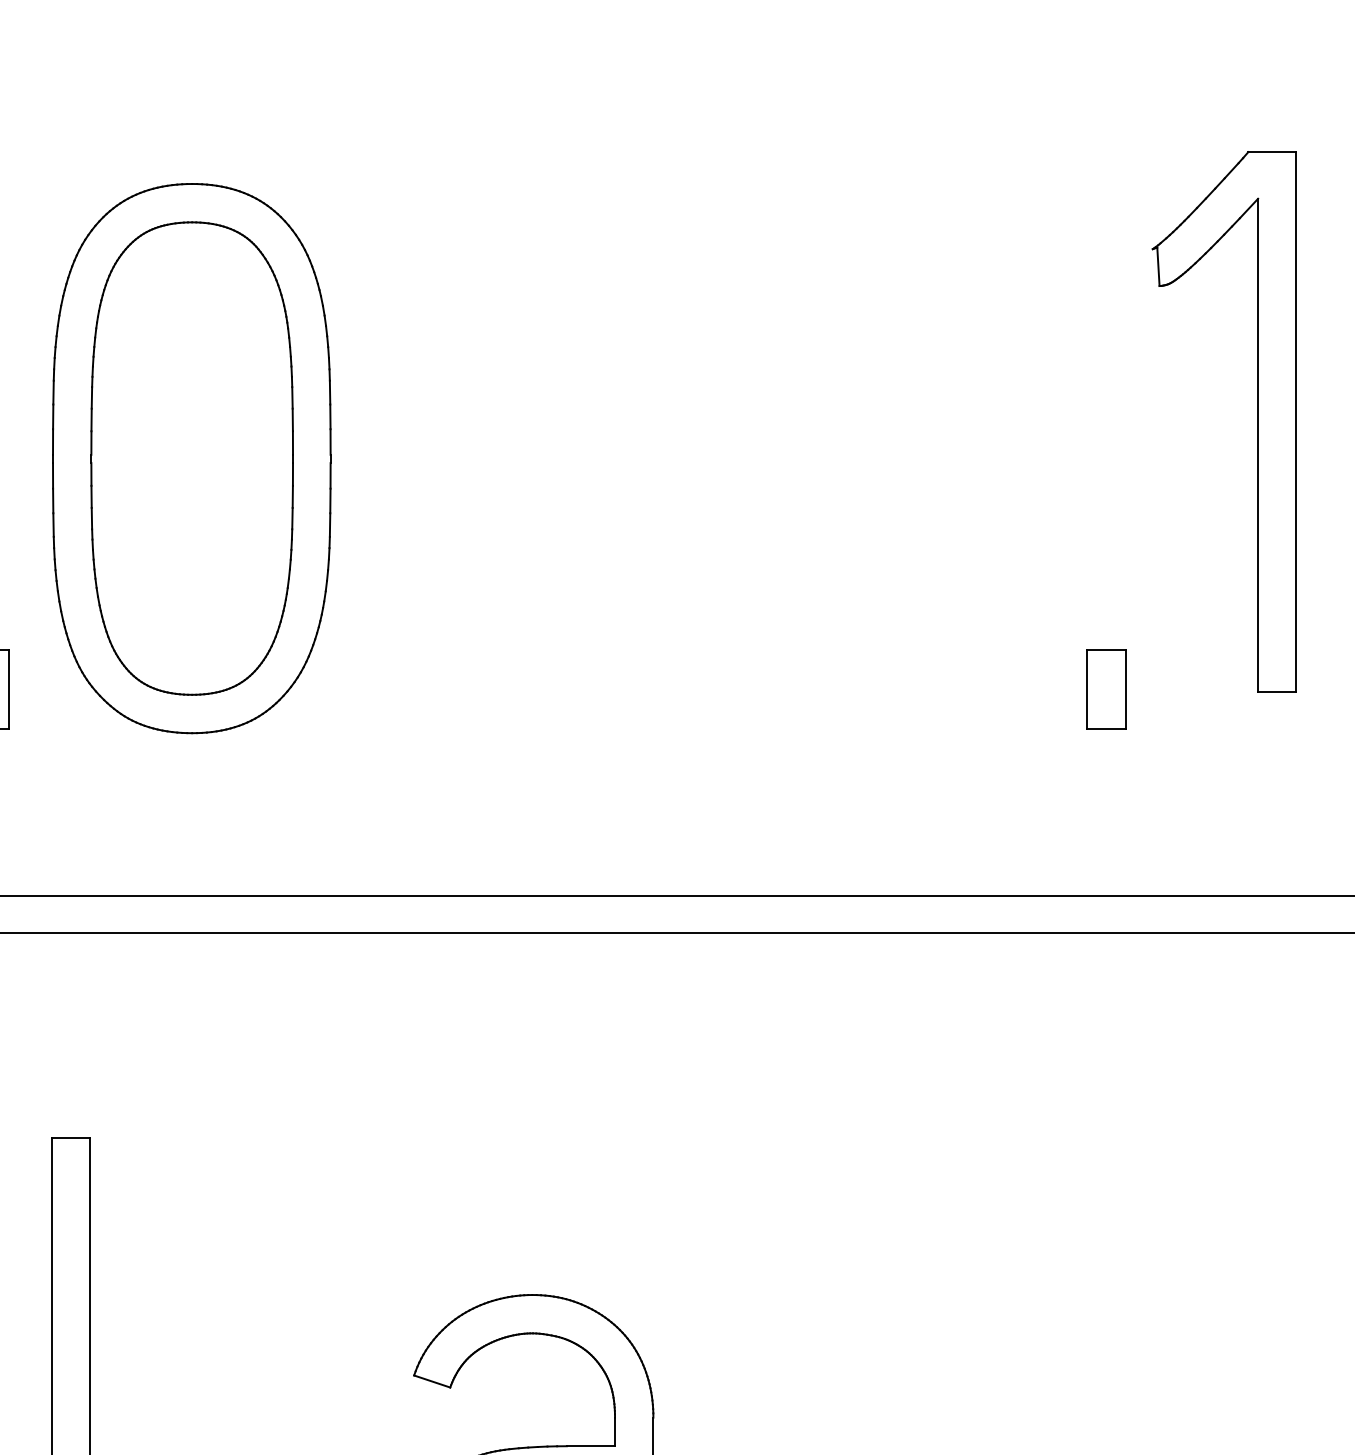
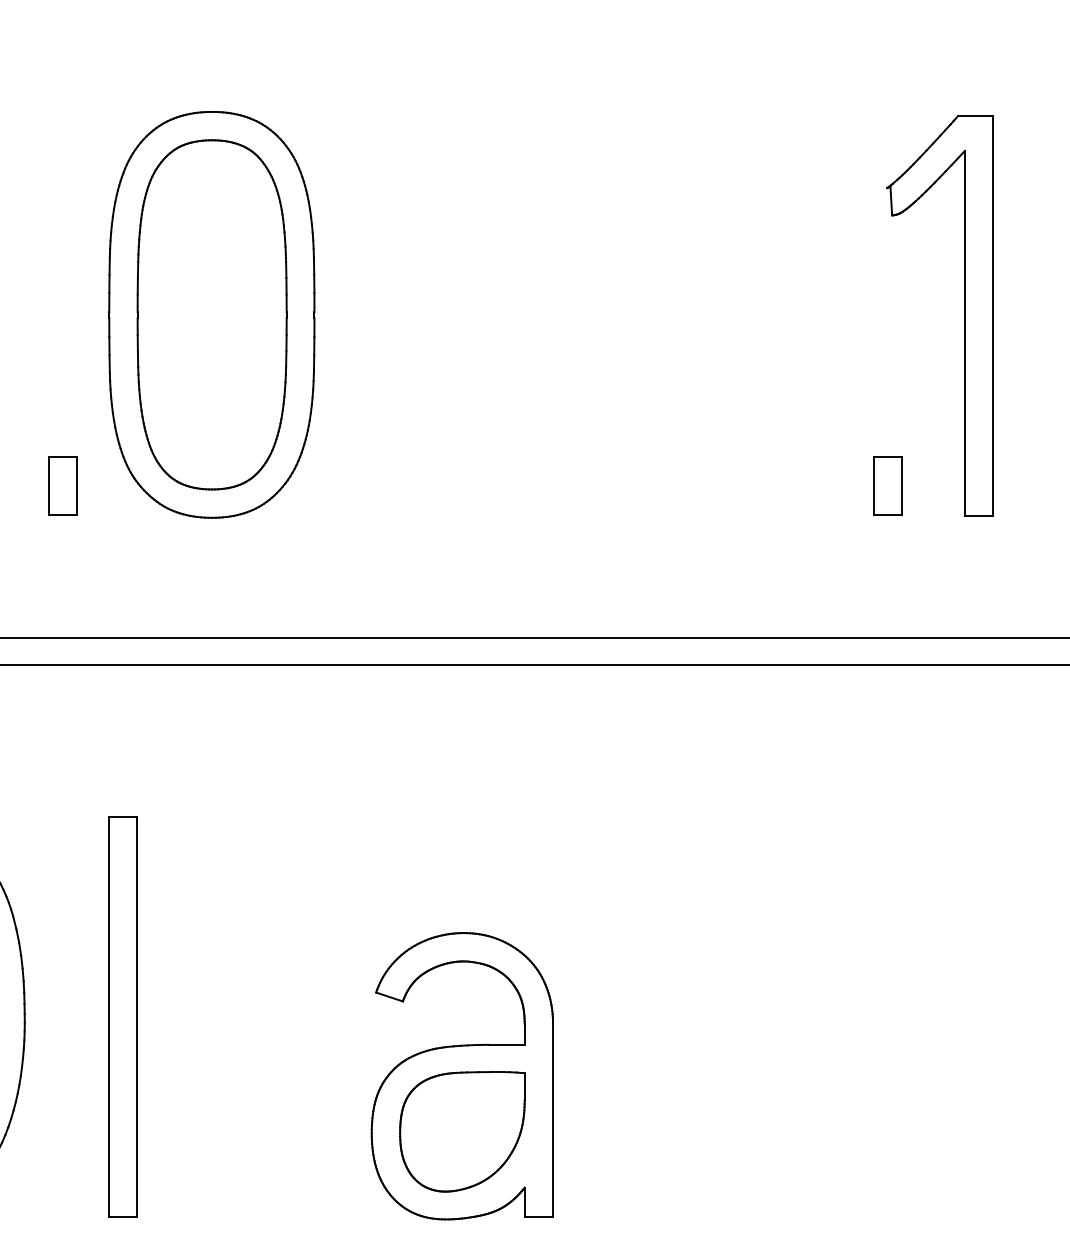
part: (1257, 421) -> (964, 315), moved

